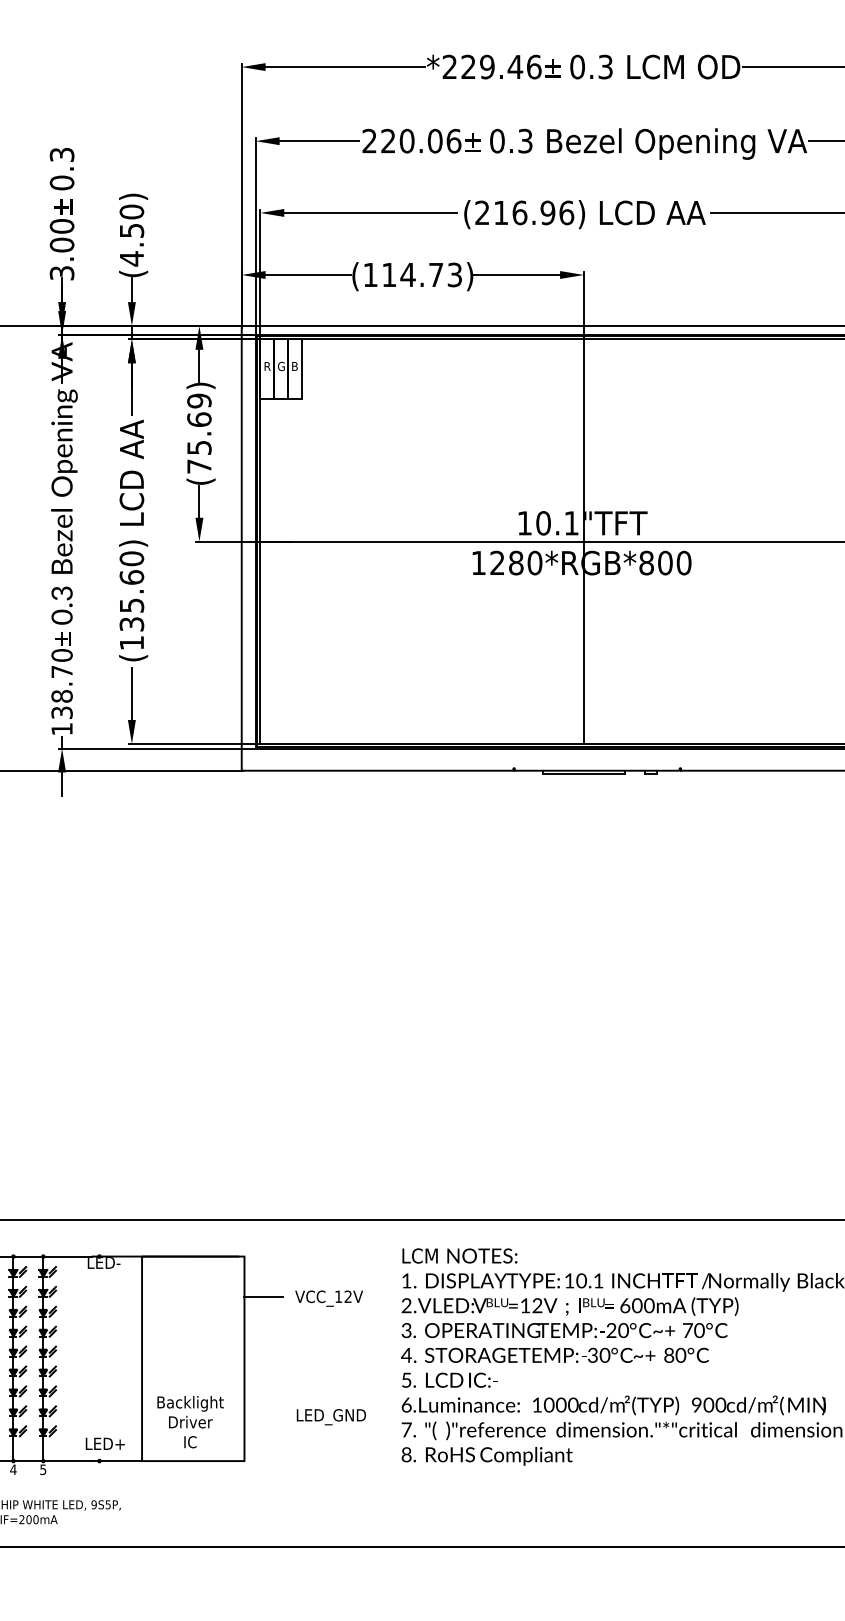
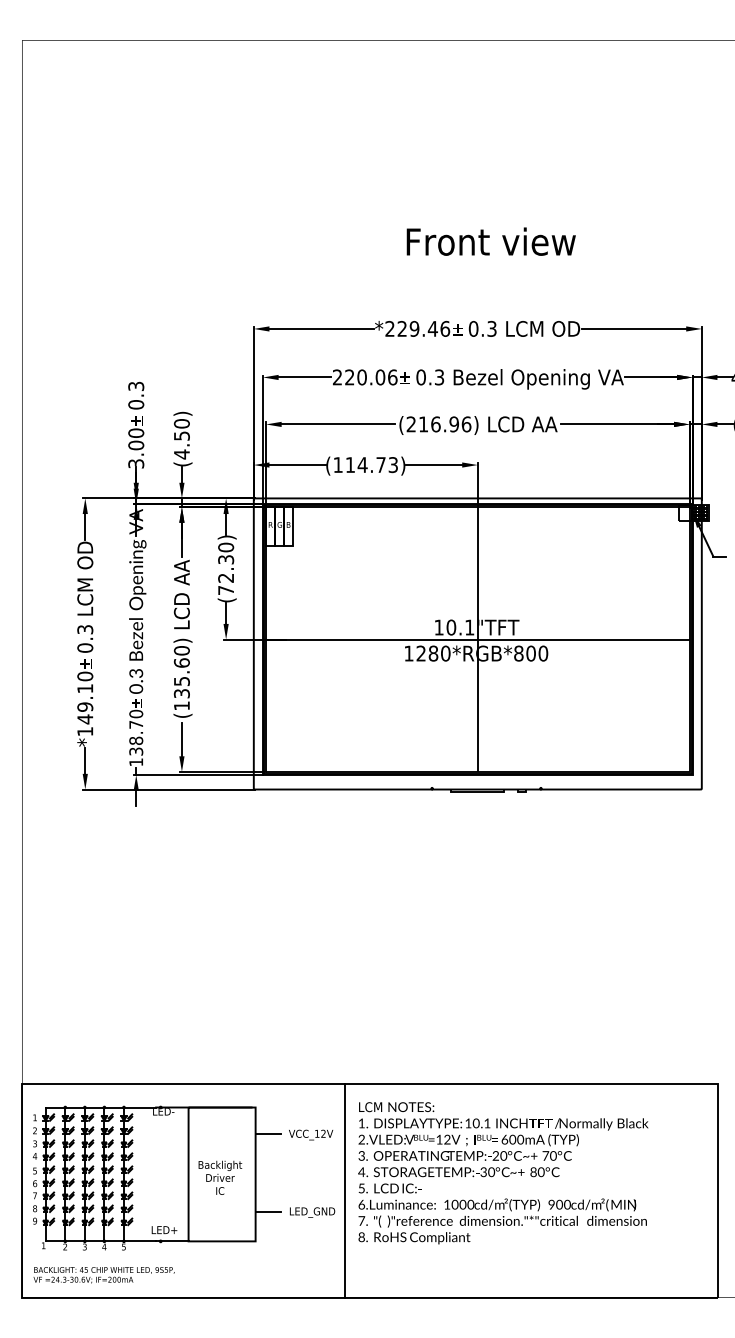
text: (199, 423) -> (226, 562), (75.69) -> (72.30)
line: (381, 1383) -> (345, 1190), added
line: (262, 1415) -> (267, 1211), added
text: (190, 1421) -> (220, 1177), moved

